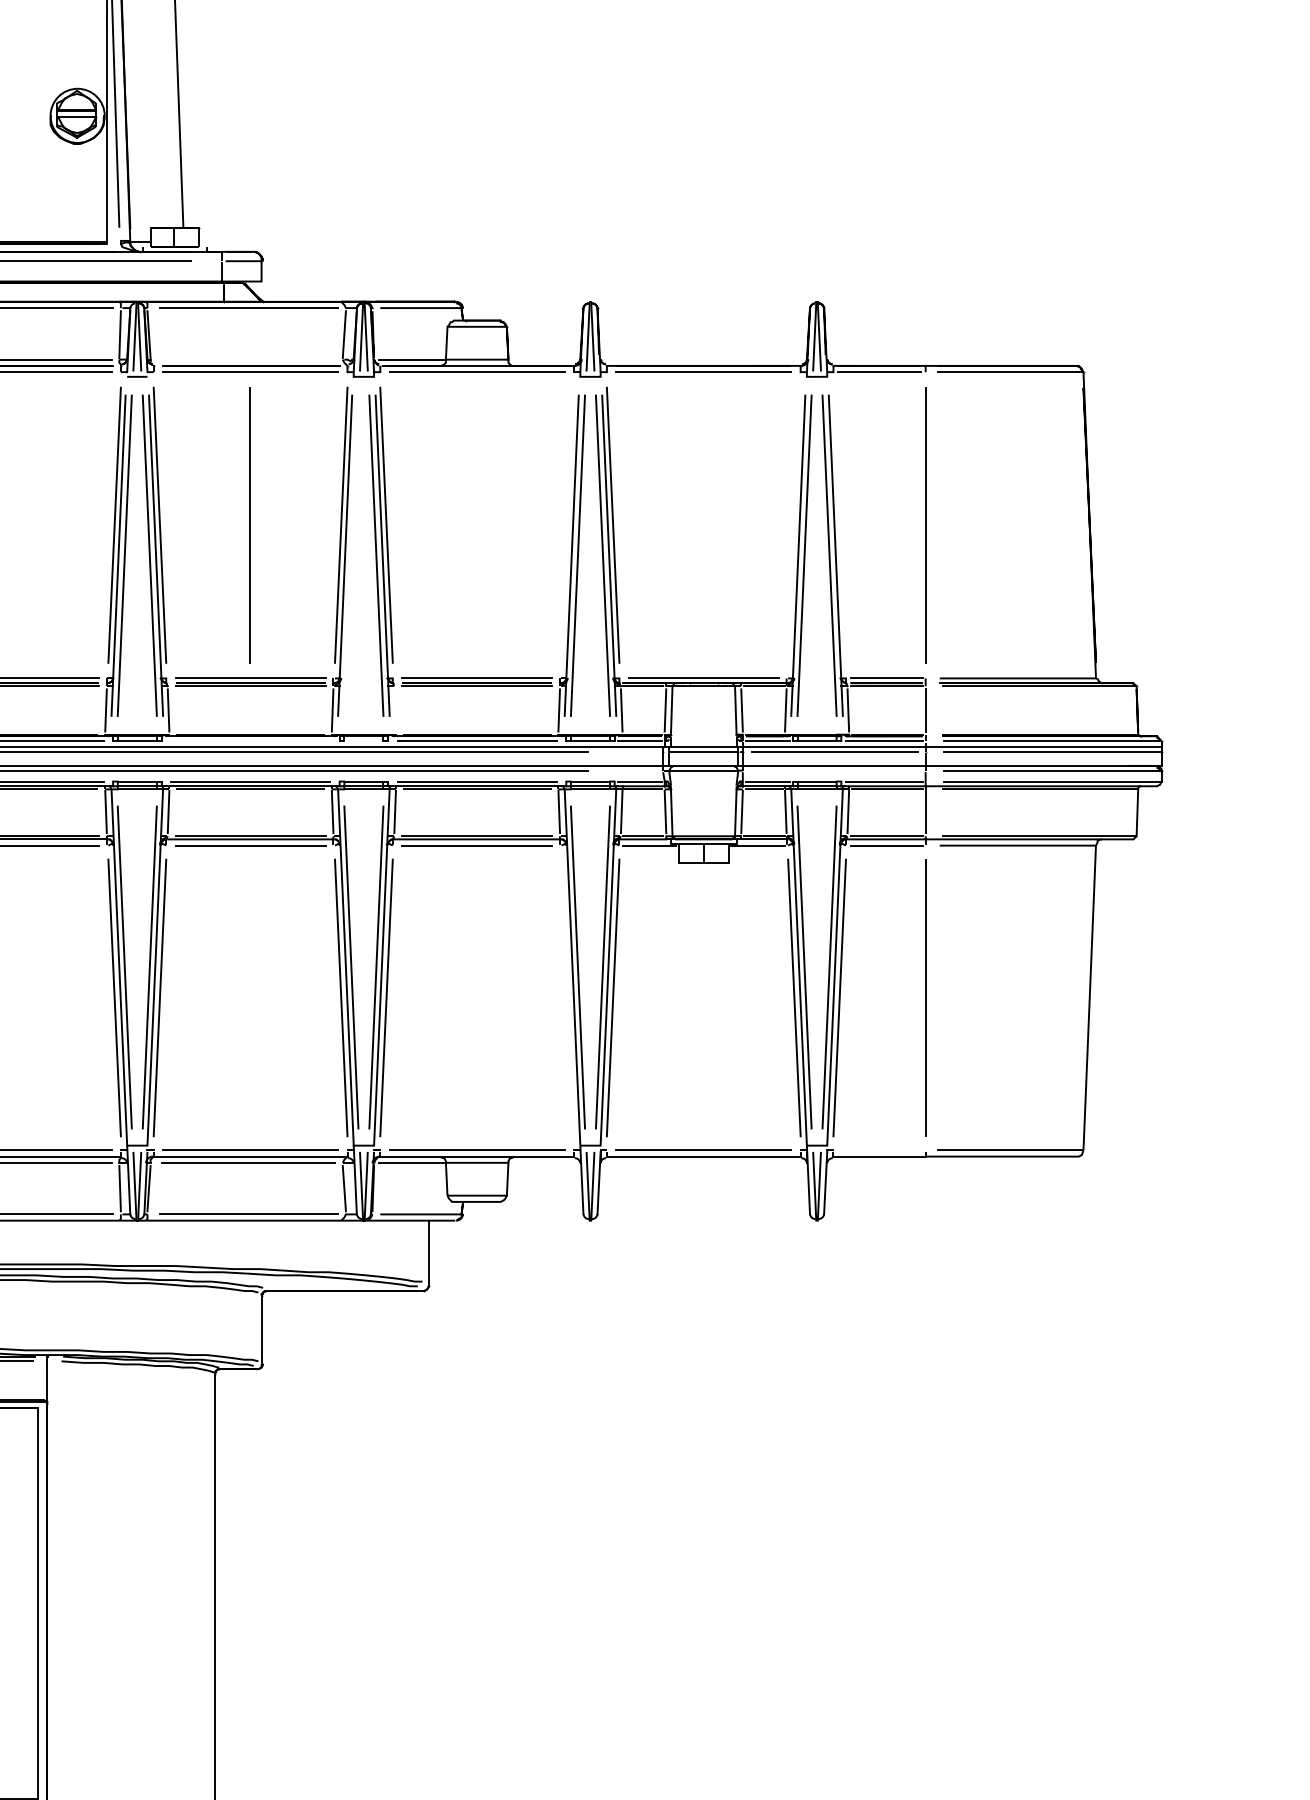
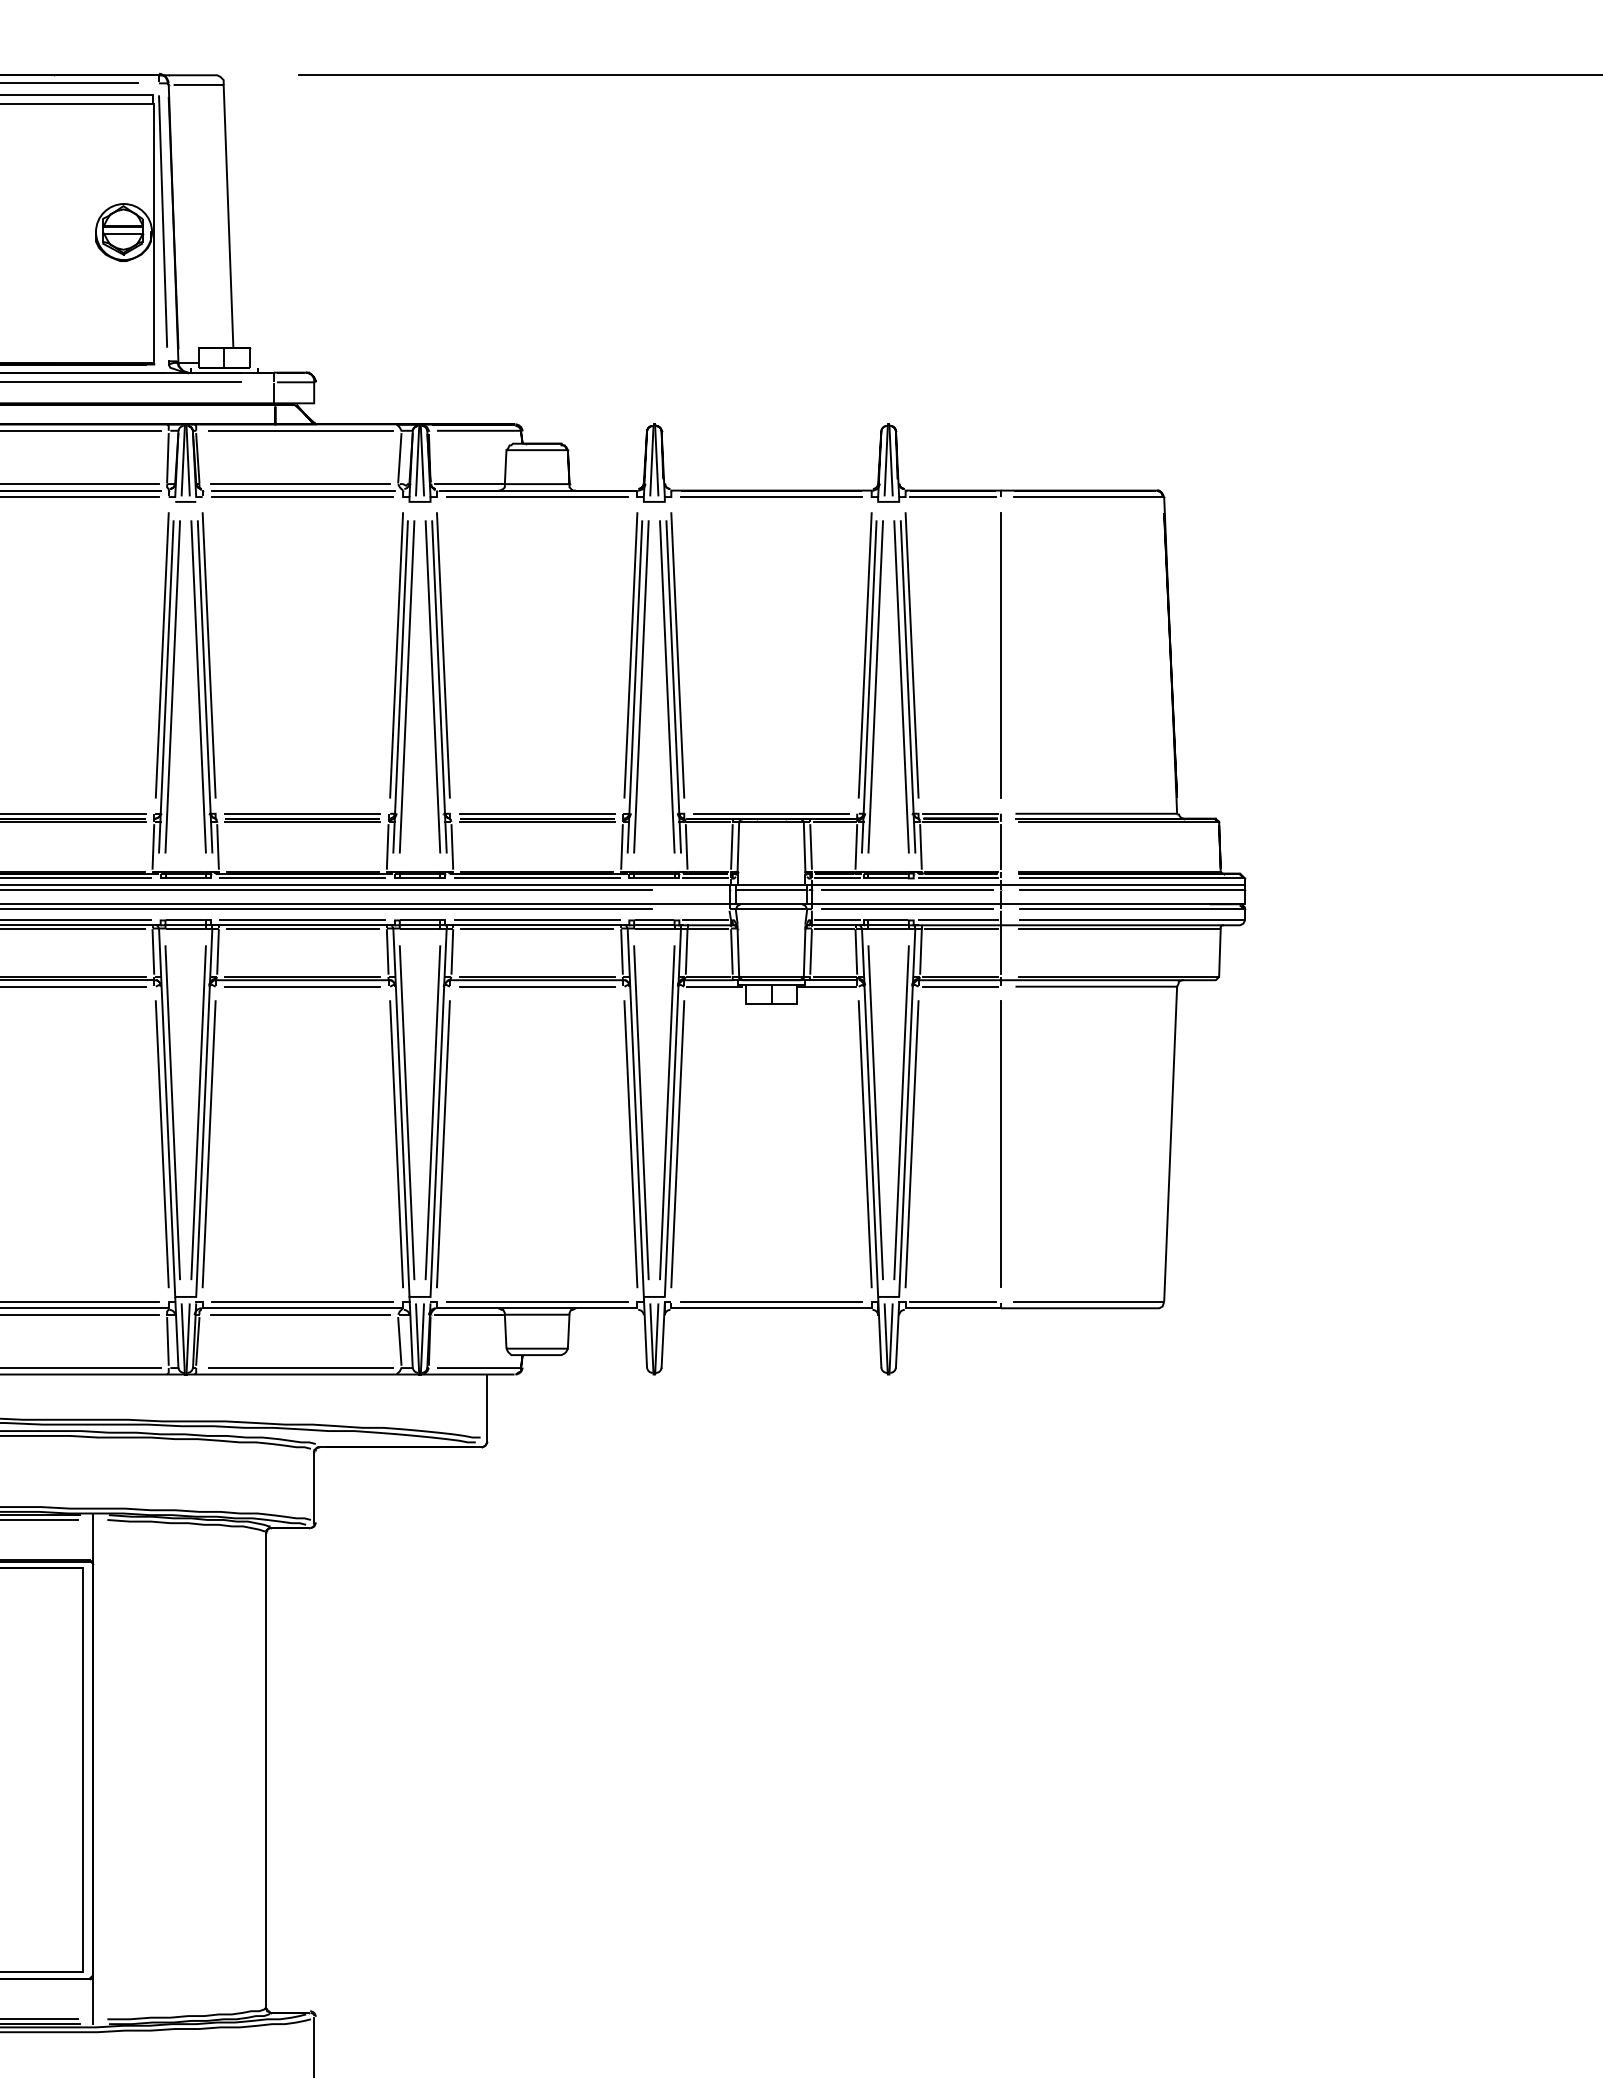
line: (248, 360) -> (300, 484), added
line: (249, 525) -> (301, 655), removed
line: (567, 525) -> (630, 655), added
line: (793, 525) -> (864, 655), added
line: (839, 525) -> (911, 655), added
line: (350, 555) -> (406, 686), added
line: (395, 710) -> (452, 846), added
line: (250, 741) -> (302, 878), added
line: (363, 741) -> (419, 878), added
line: (834, 770) -> (906, 909), added
line: (567, 998) -> (630, 1144), added
line: (879, 1150) -> (953, 1301), added

